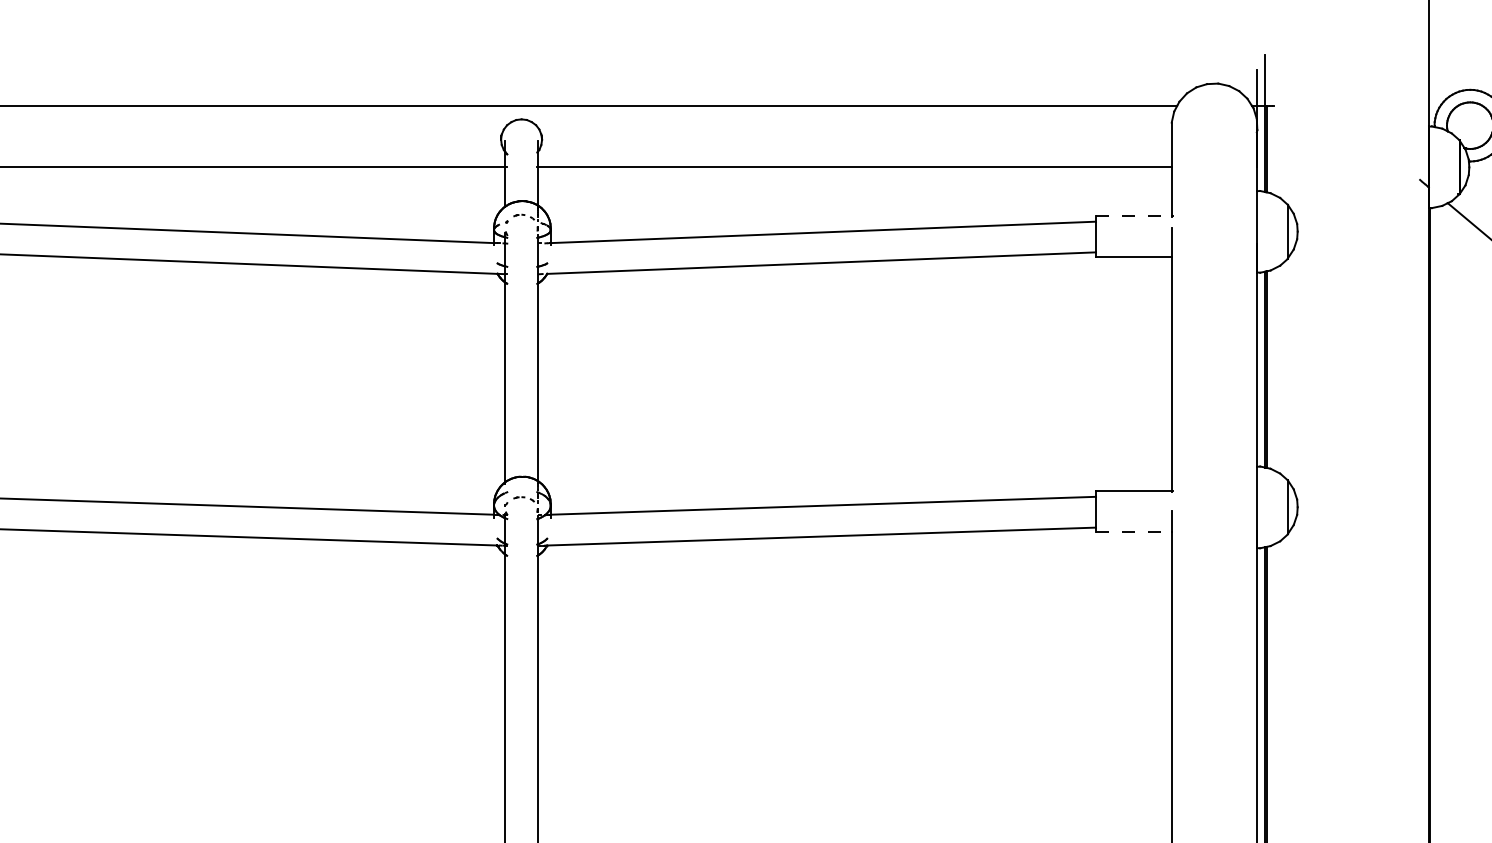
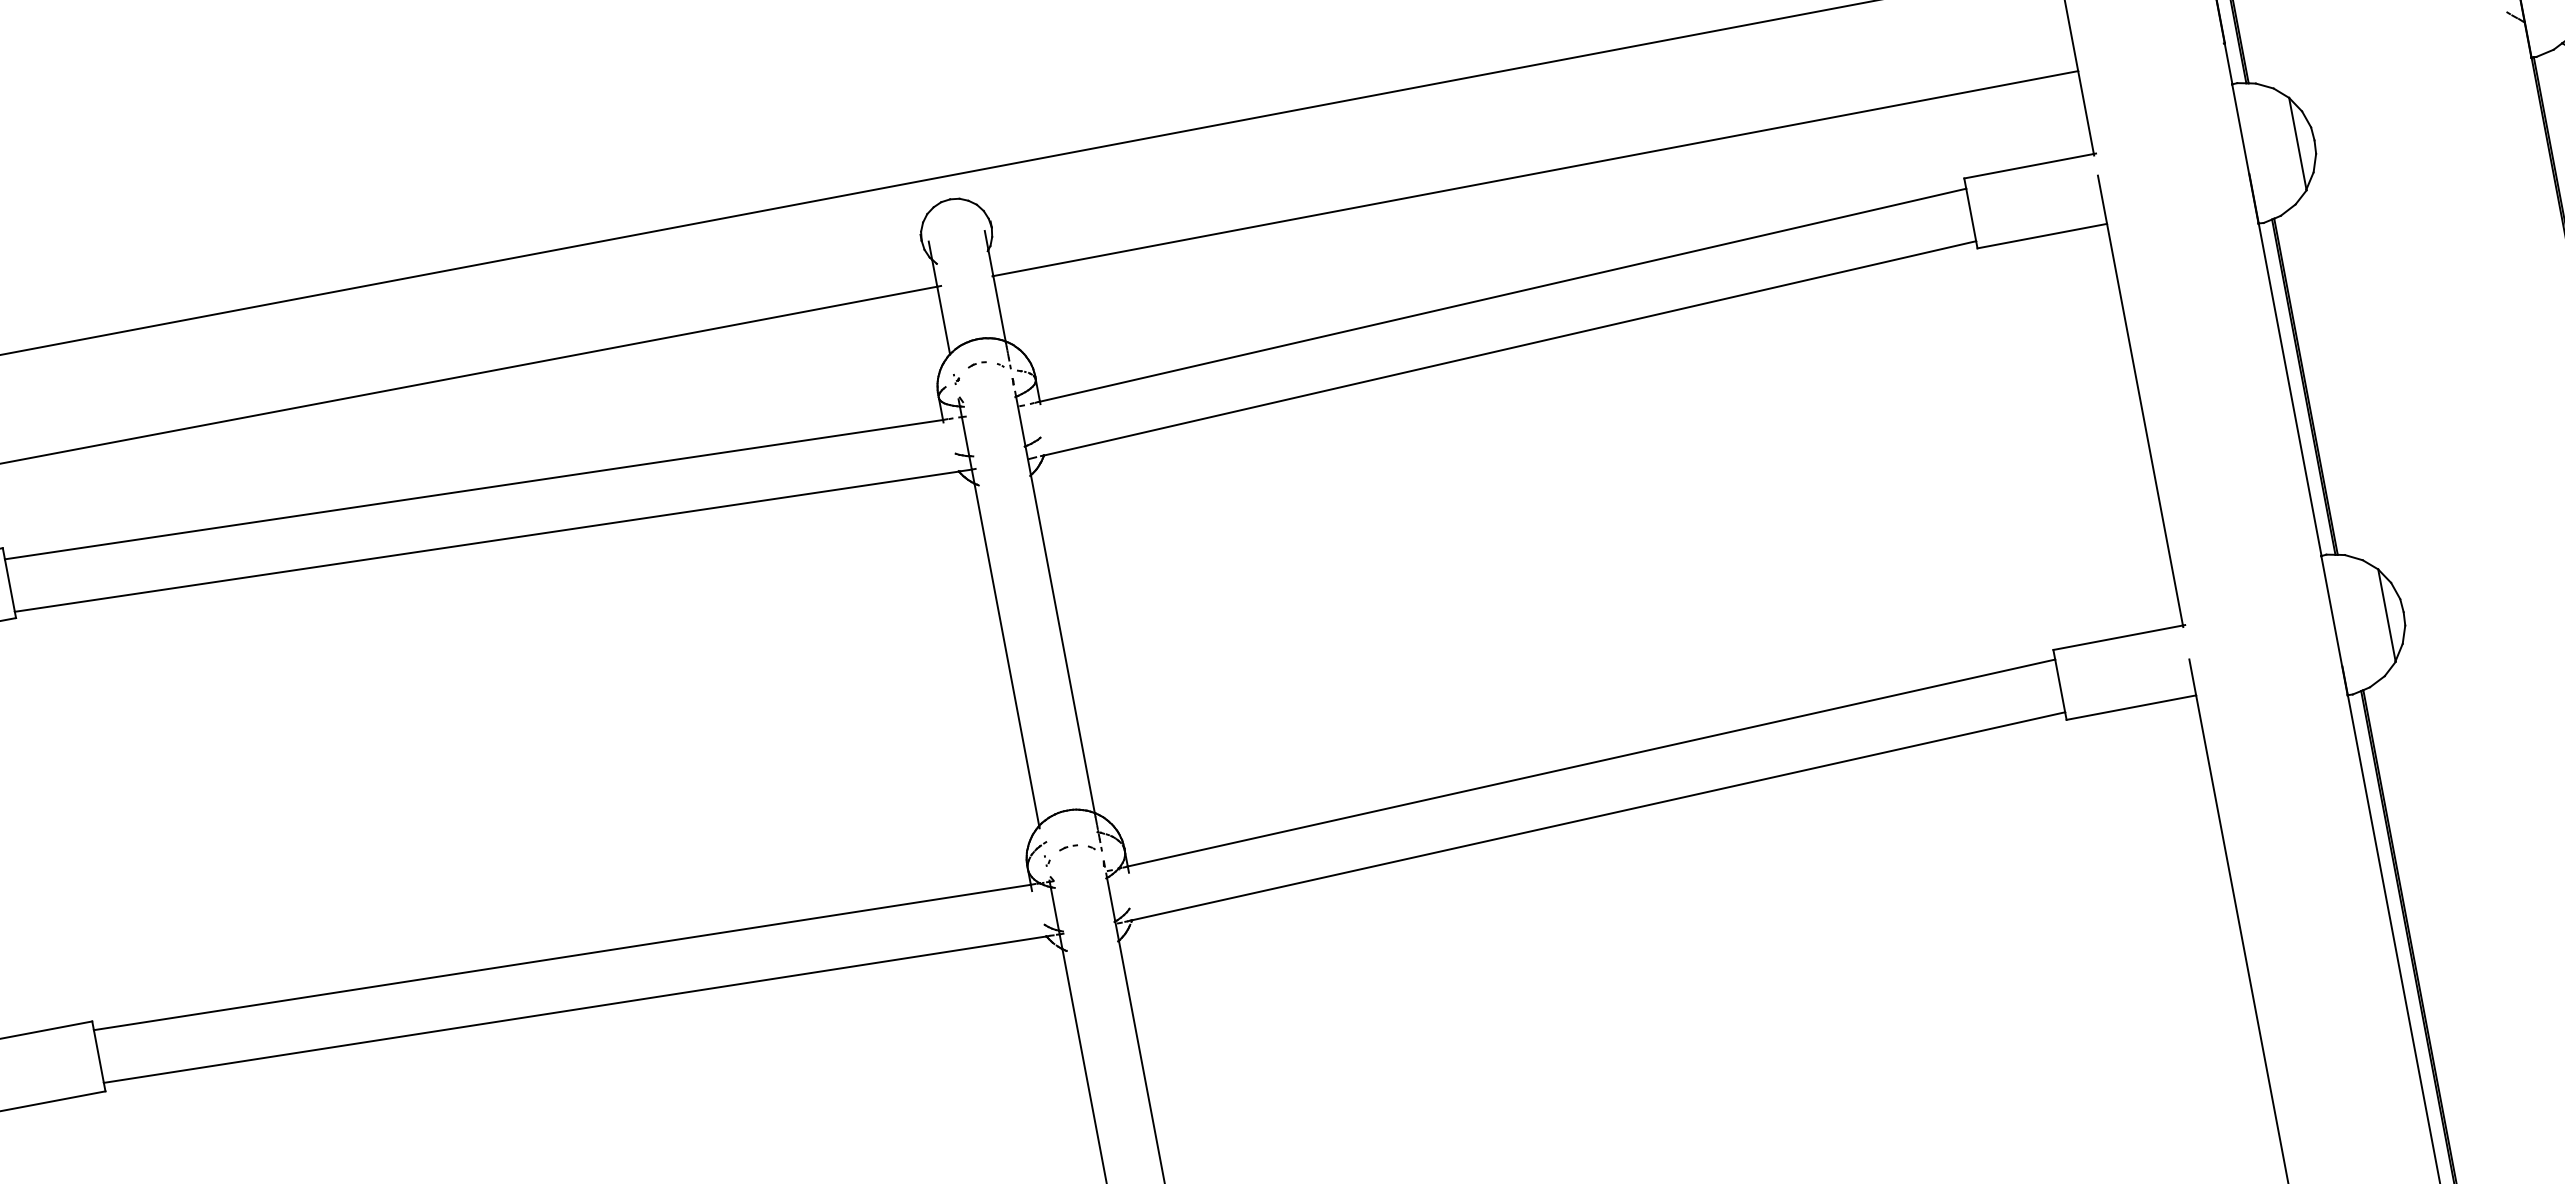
line: (1133, 215) -> (2028, 166), dashed -> solid
line: (1133, 532) -> (2130, 708), dashed -> solid

